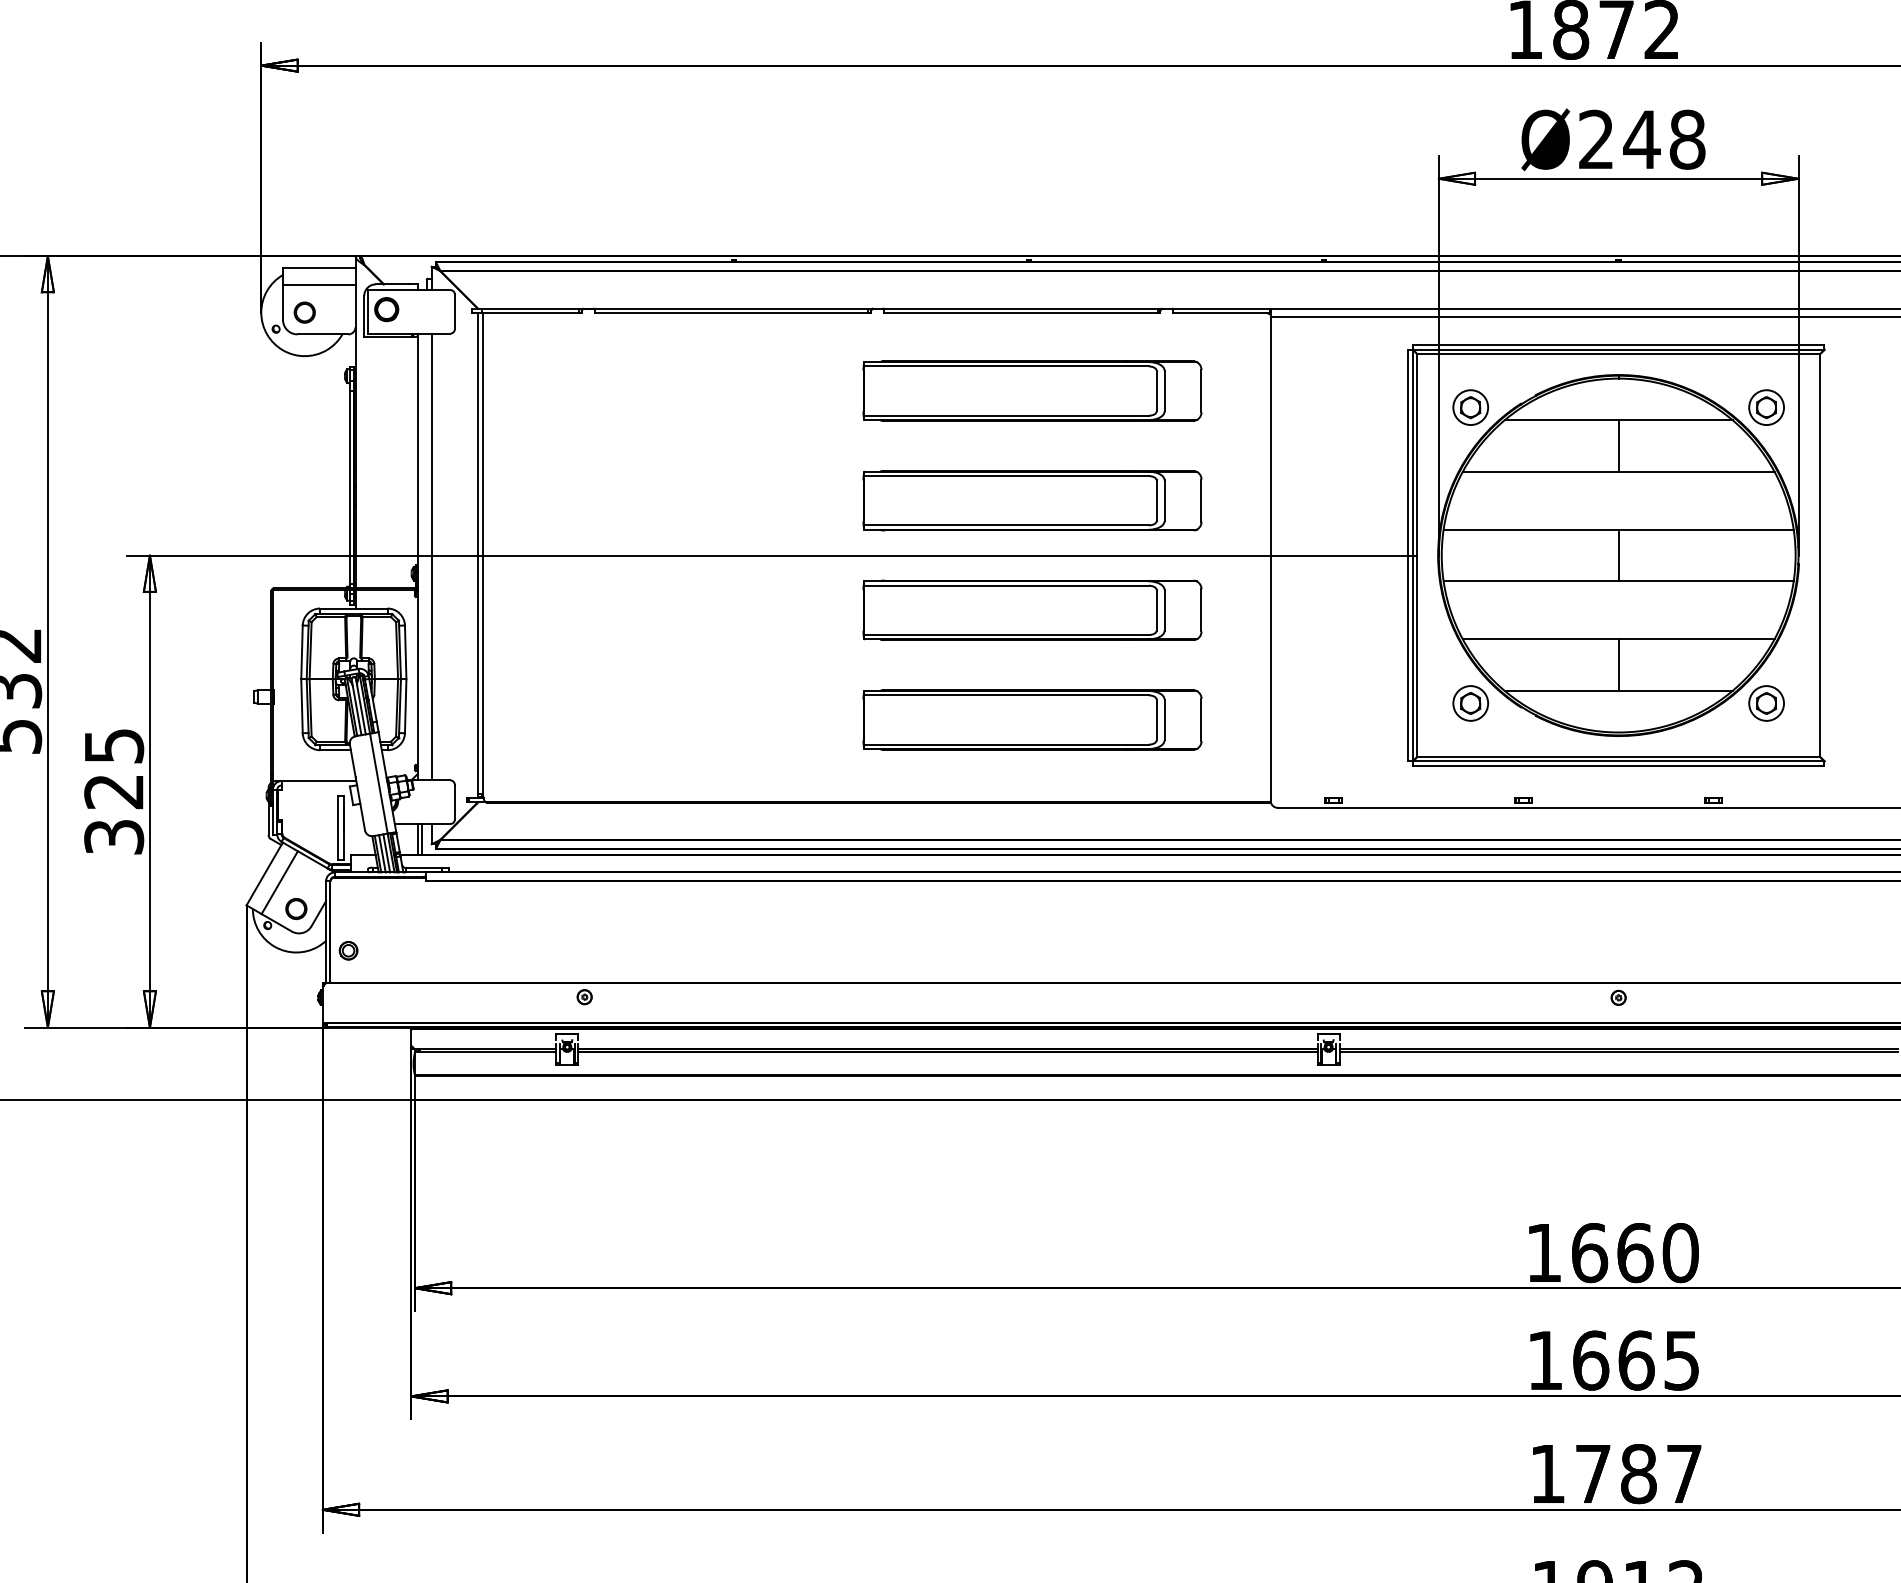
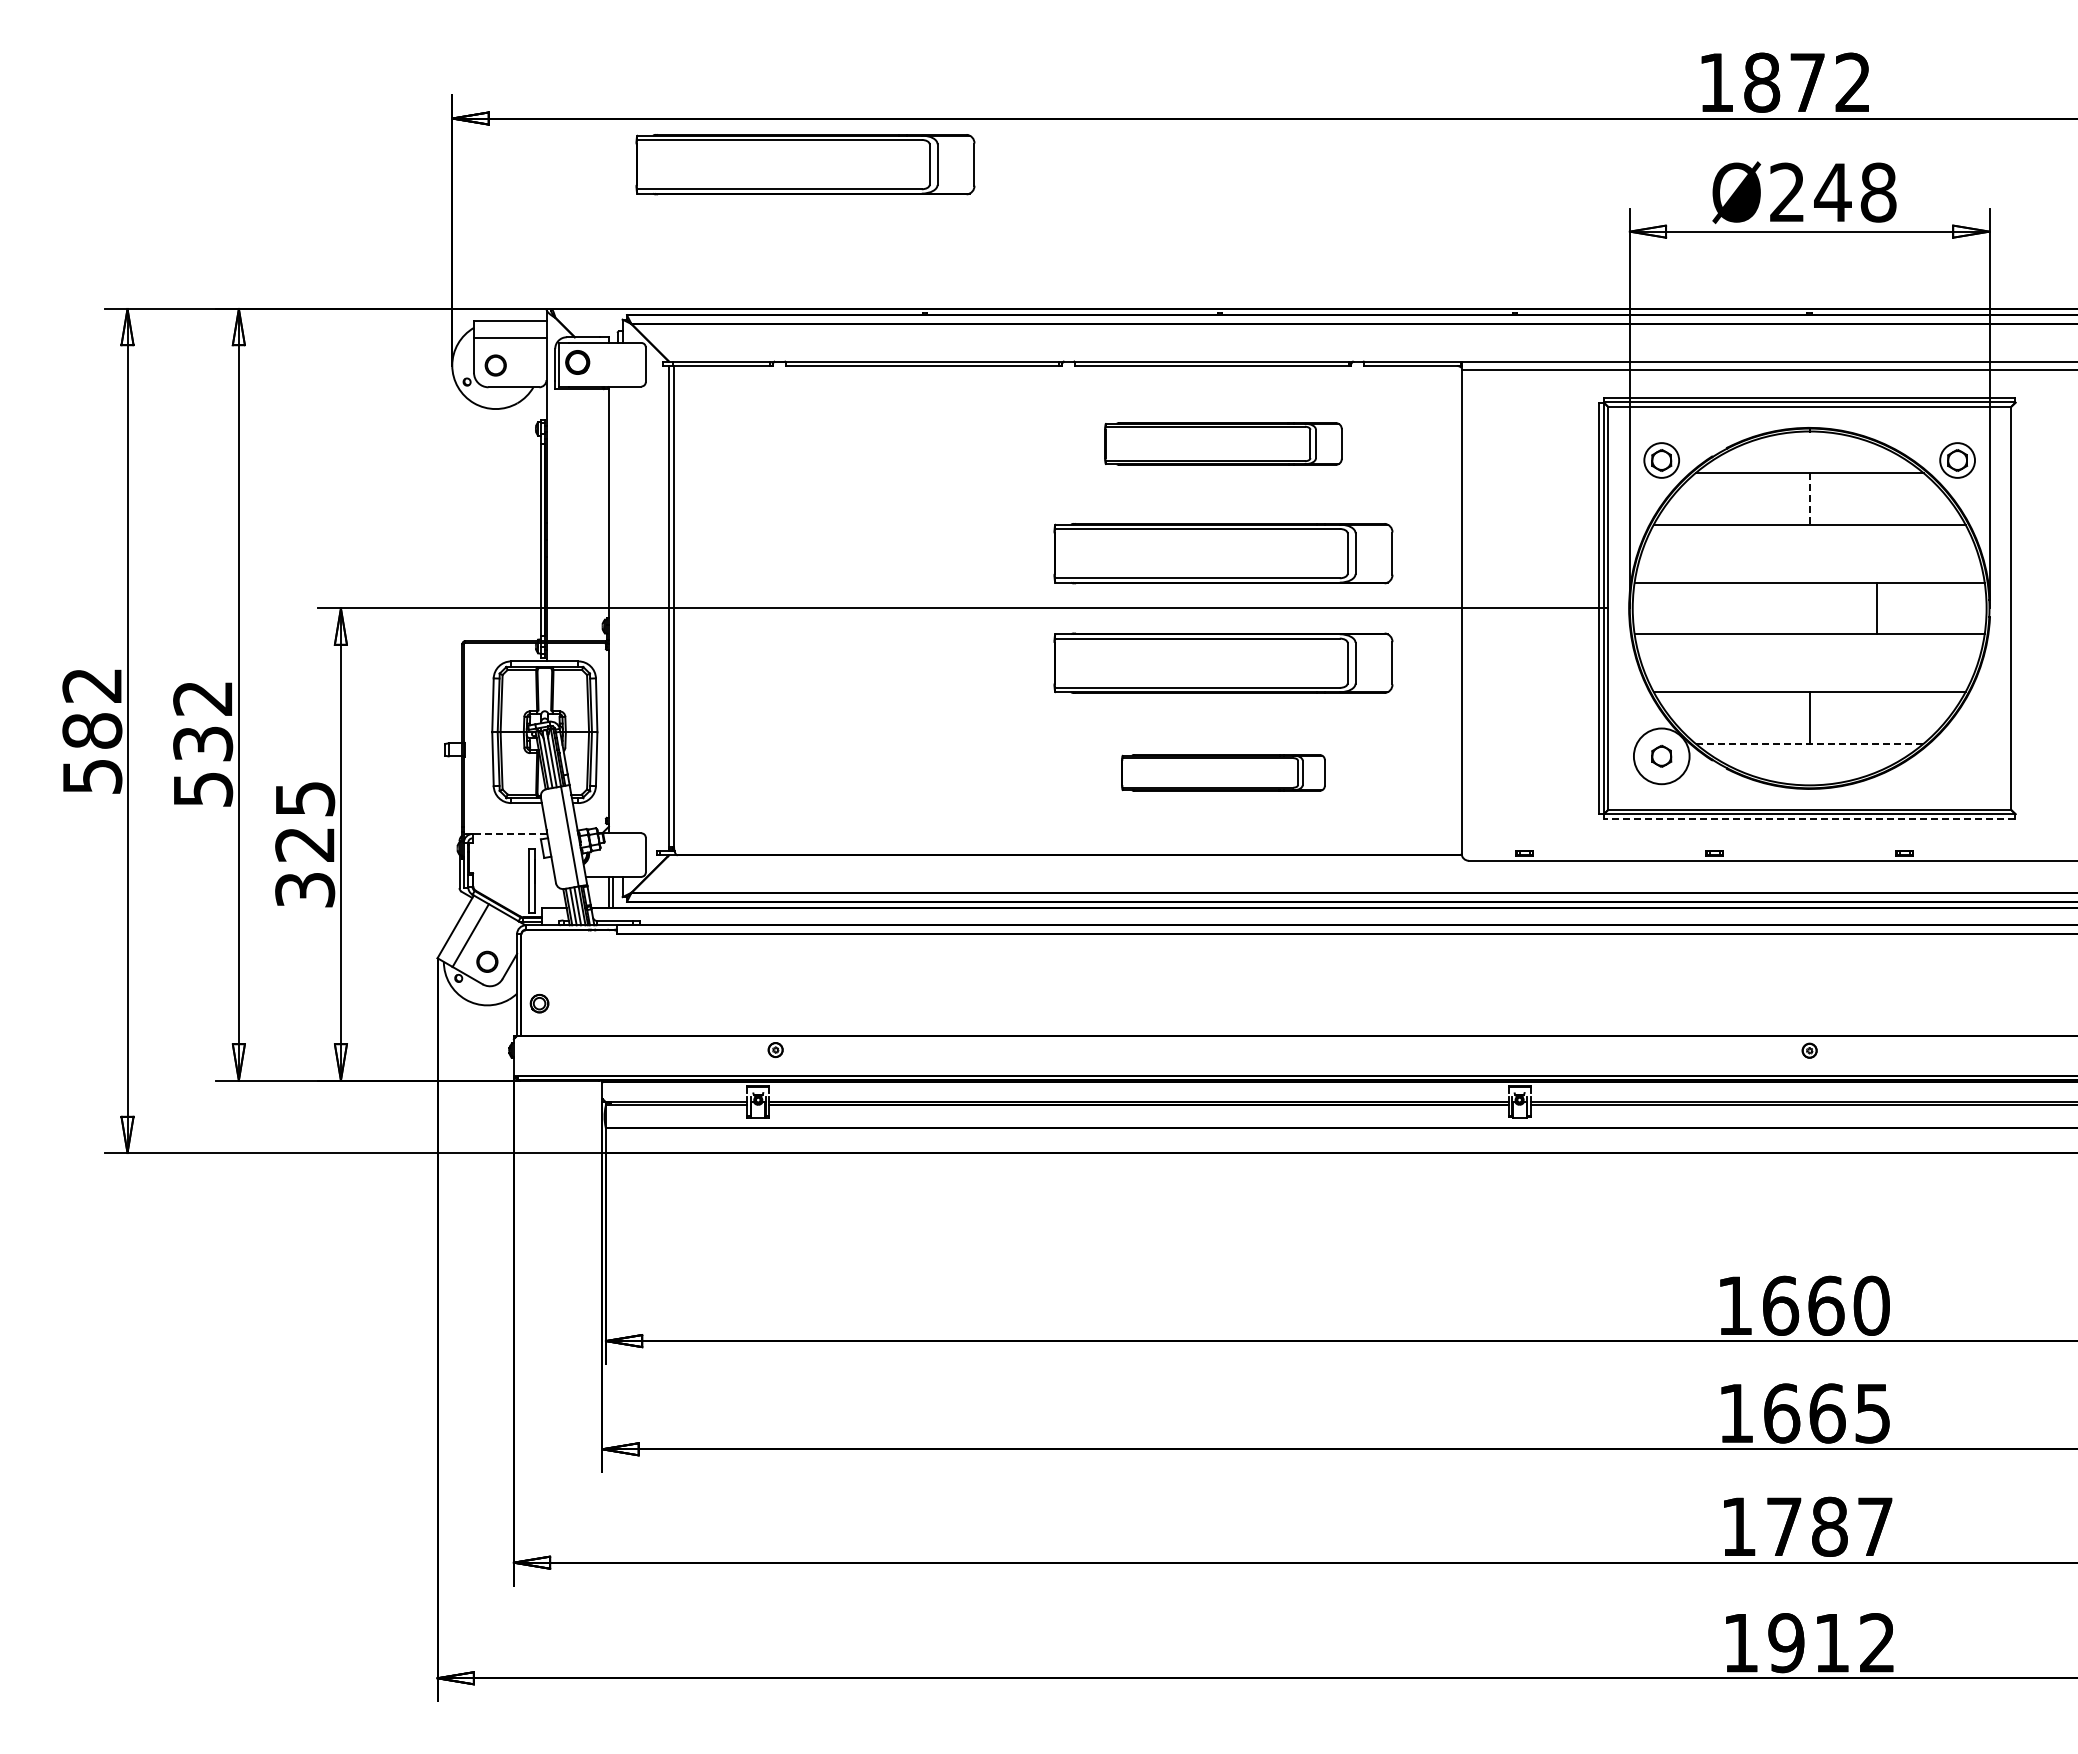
part: (614, 111) -> (805, 164), added
part: (1032, 390) -> (1223, 443), size x0.7
line: (1618, 445) -> (1809, 498), solid -> dashed
line: (1618, 555) -> (1876, 608), moved
line: (431, 556) -> (622, 609), removed
line: (1618, 690) -> (1809, 743), solid -> dashed
circle: (1470, 702) -> (1661, 755), size x1.6
part: (1766, 703) -> (1957, 756), removed
part: (1032, 719) -> (1223, 772), size x0.6
line: (1618, 765) -> (1809, 818), solid -> dashed
line: (318, 780) -> (509, 833), solid -> dashed

